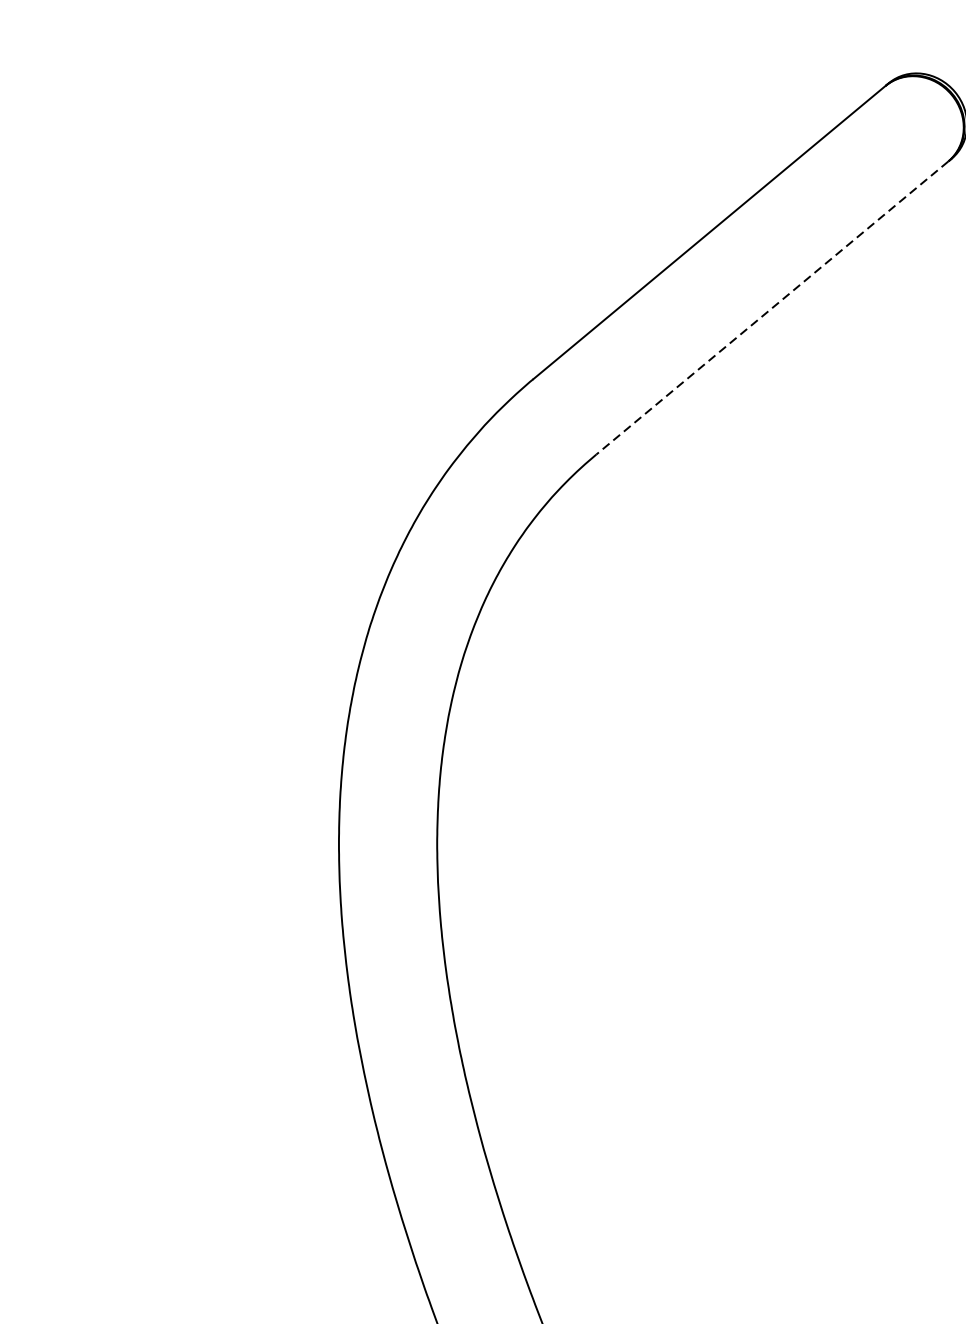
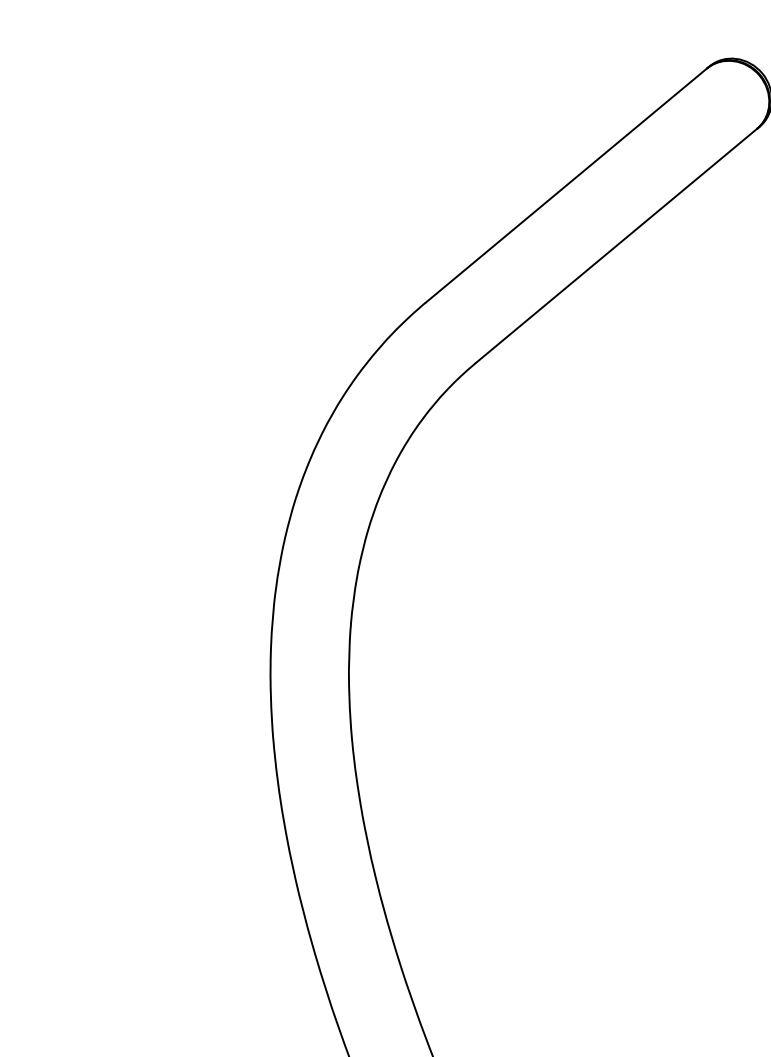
line: (772, 307) -> (616, 245), dashed -> solid

